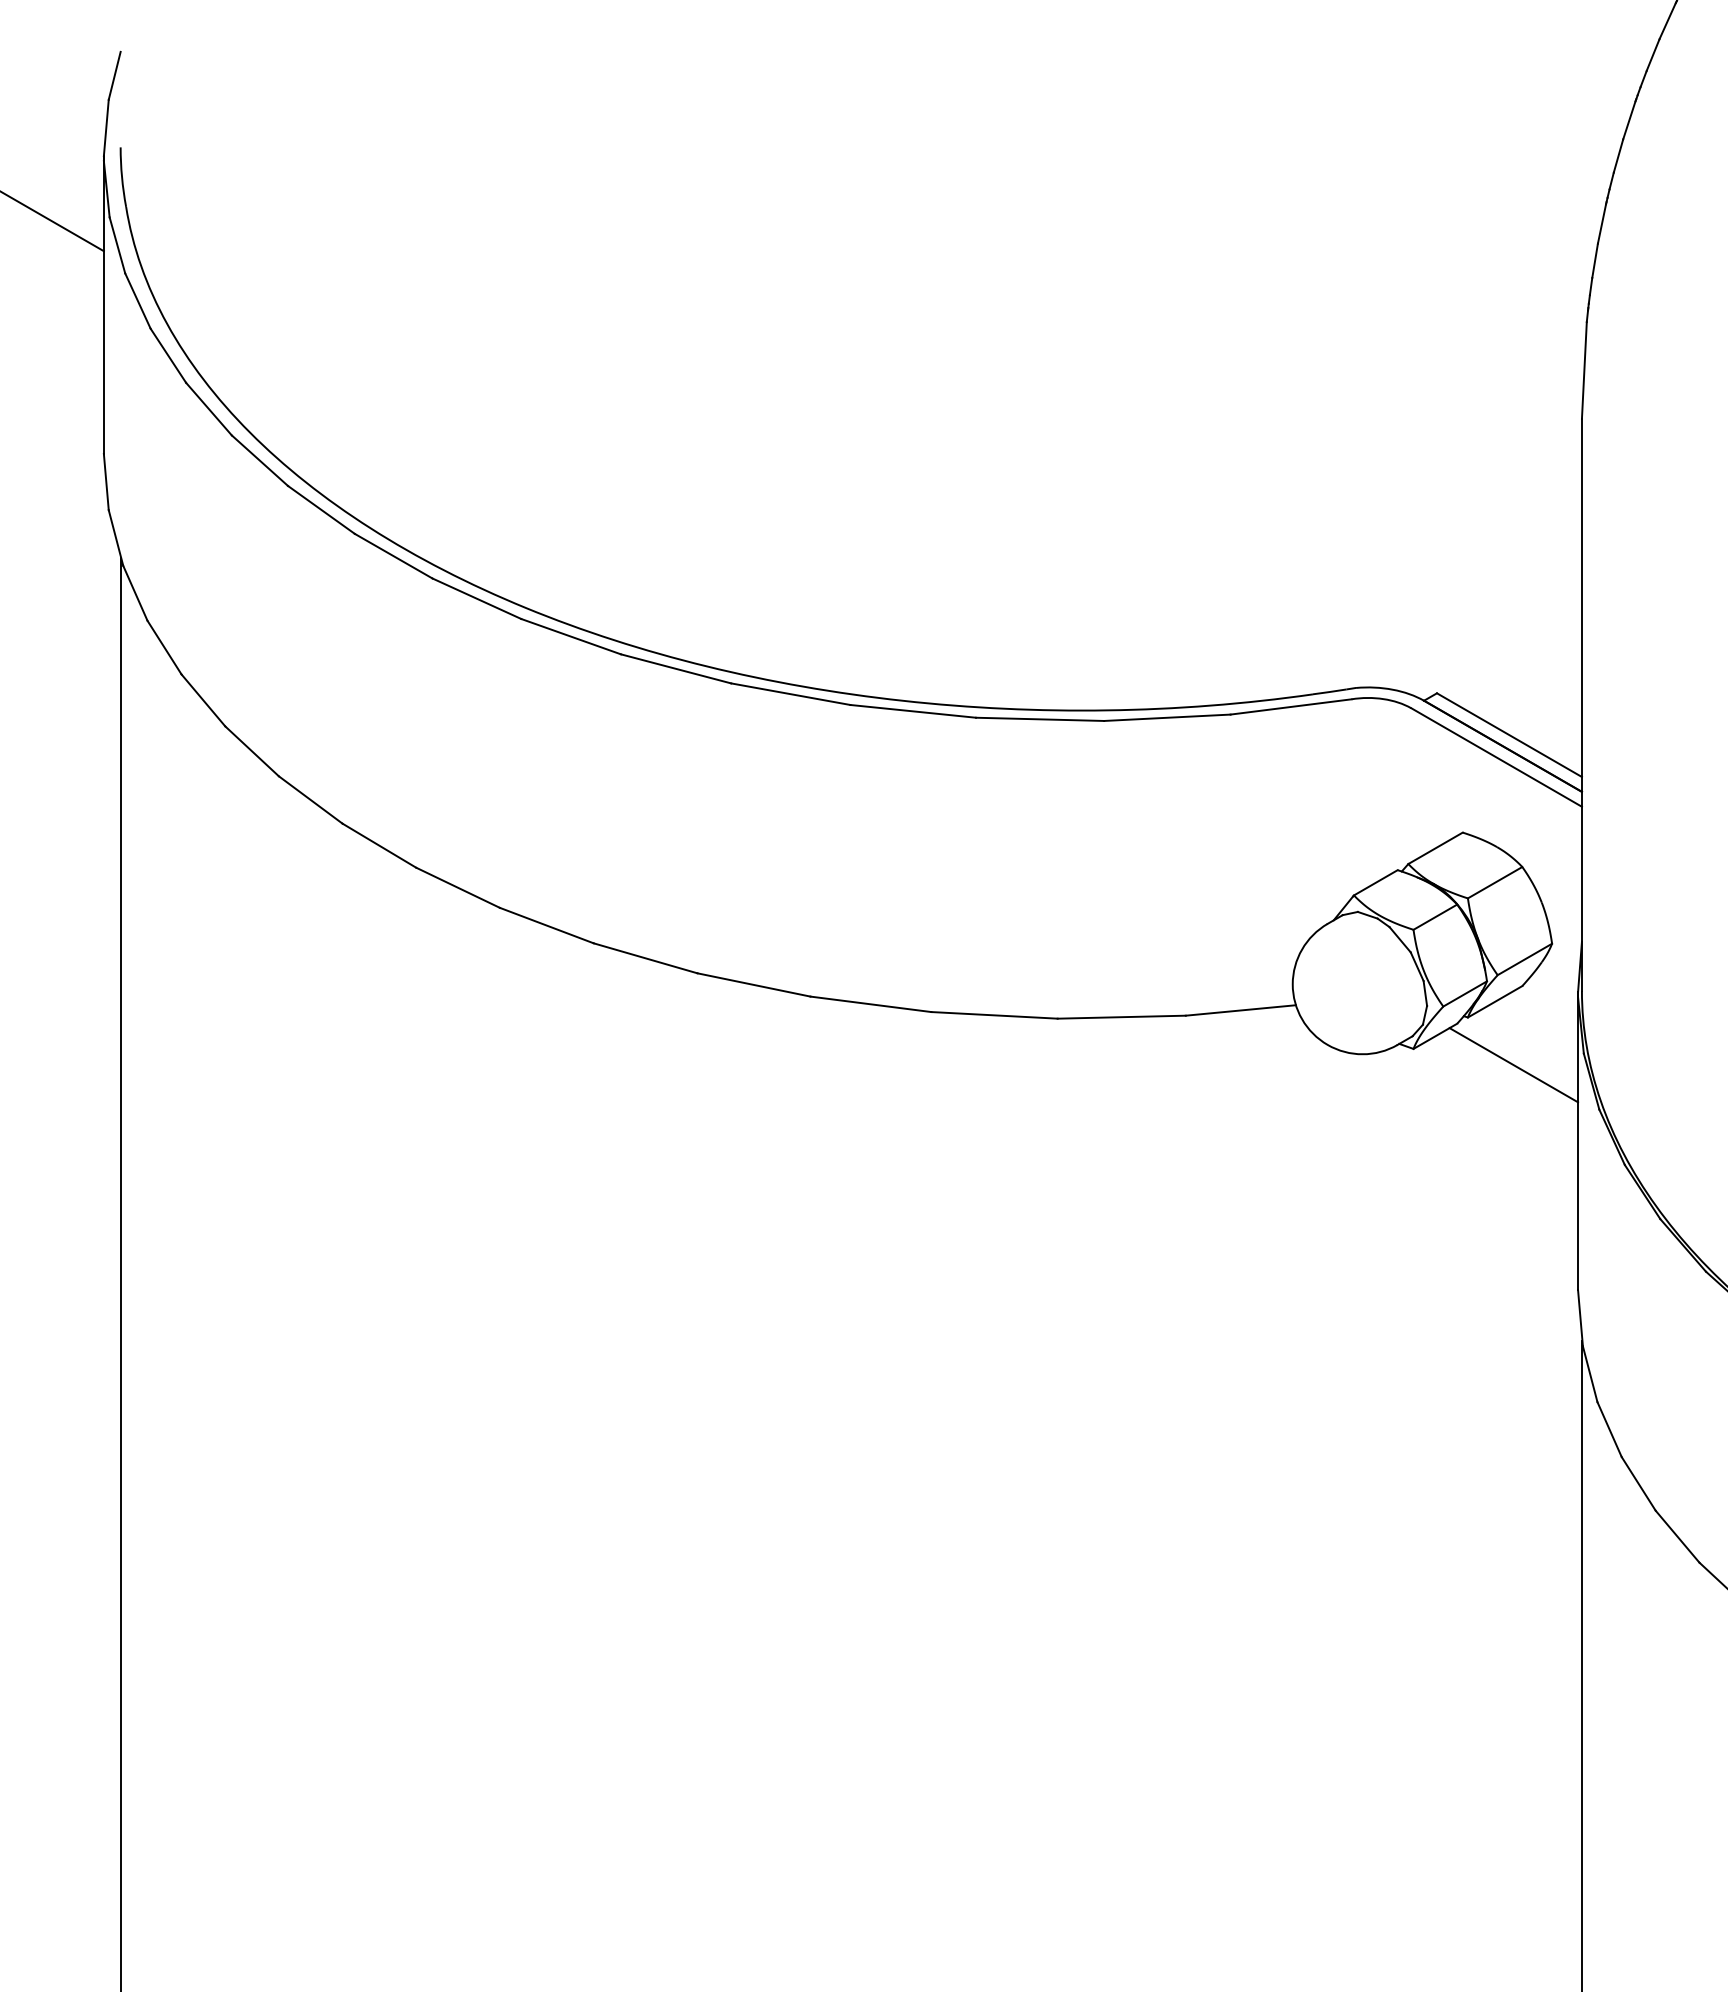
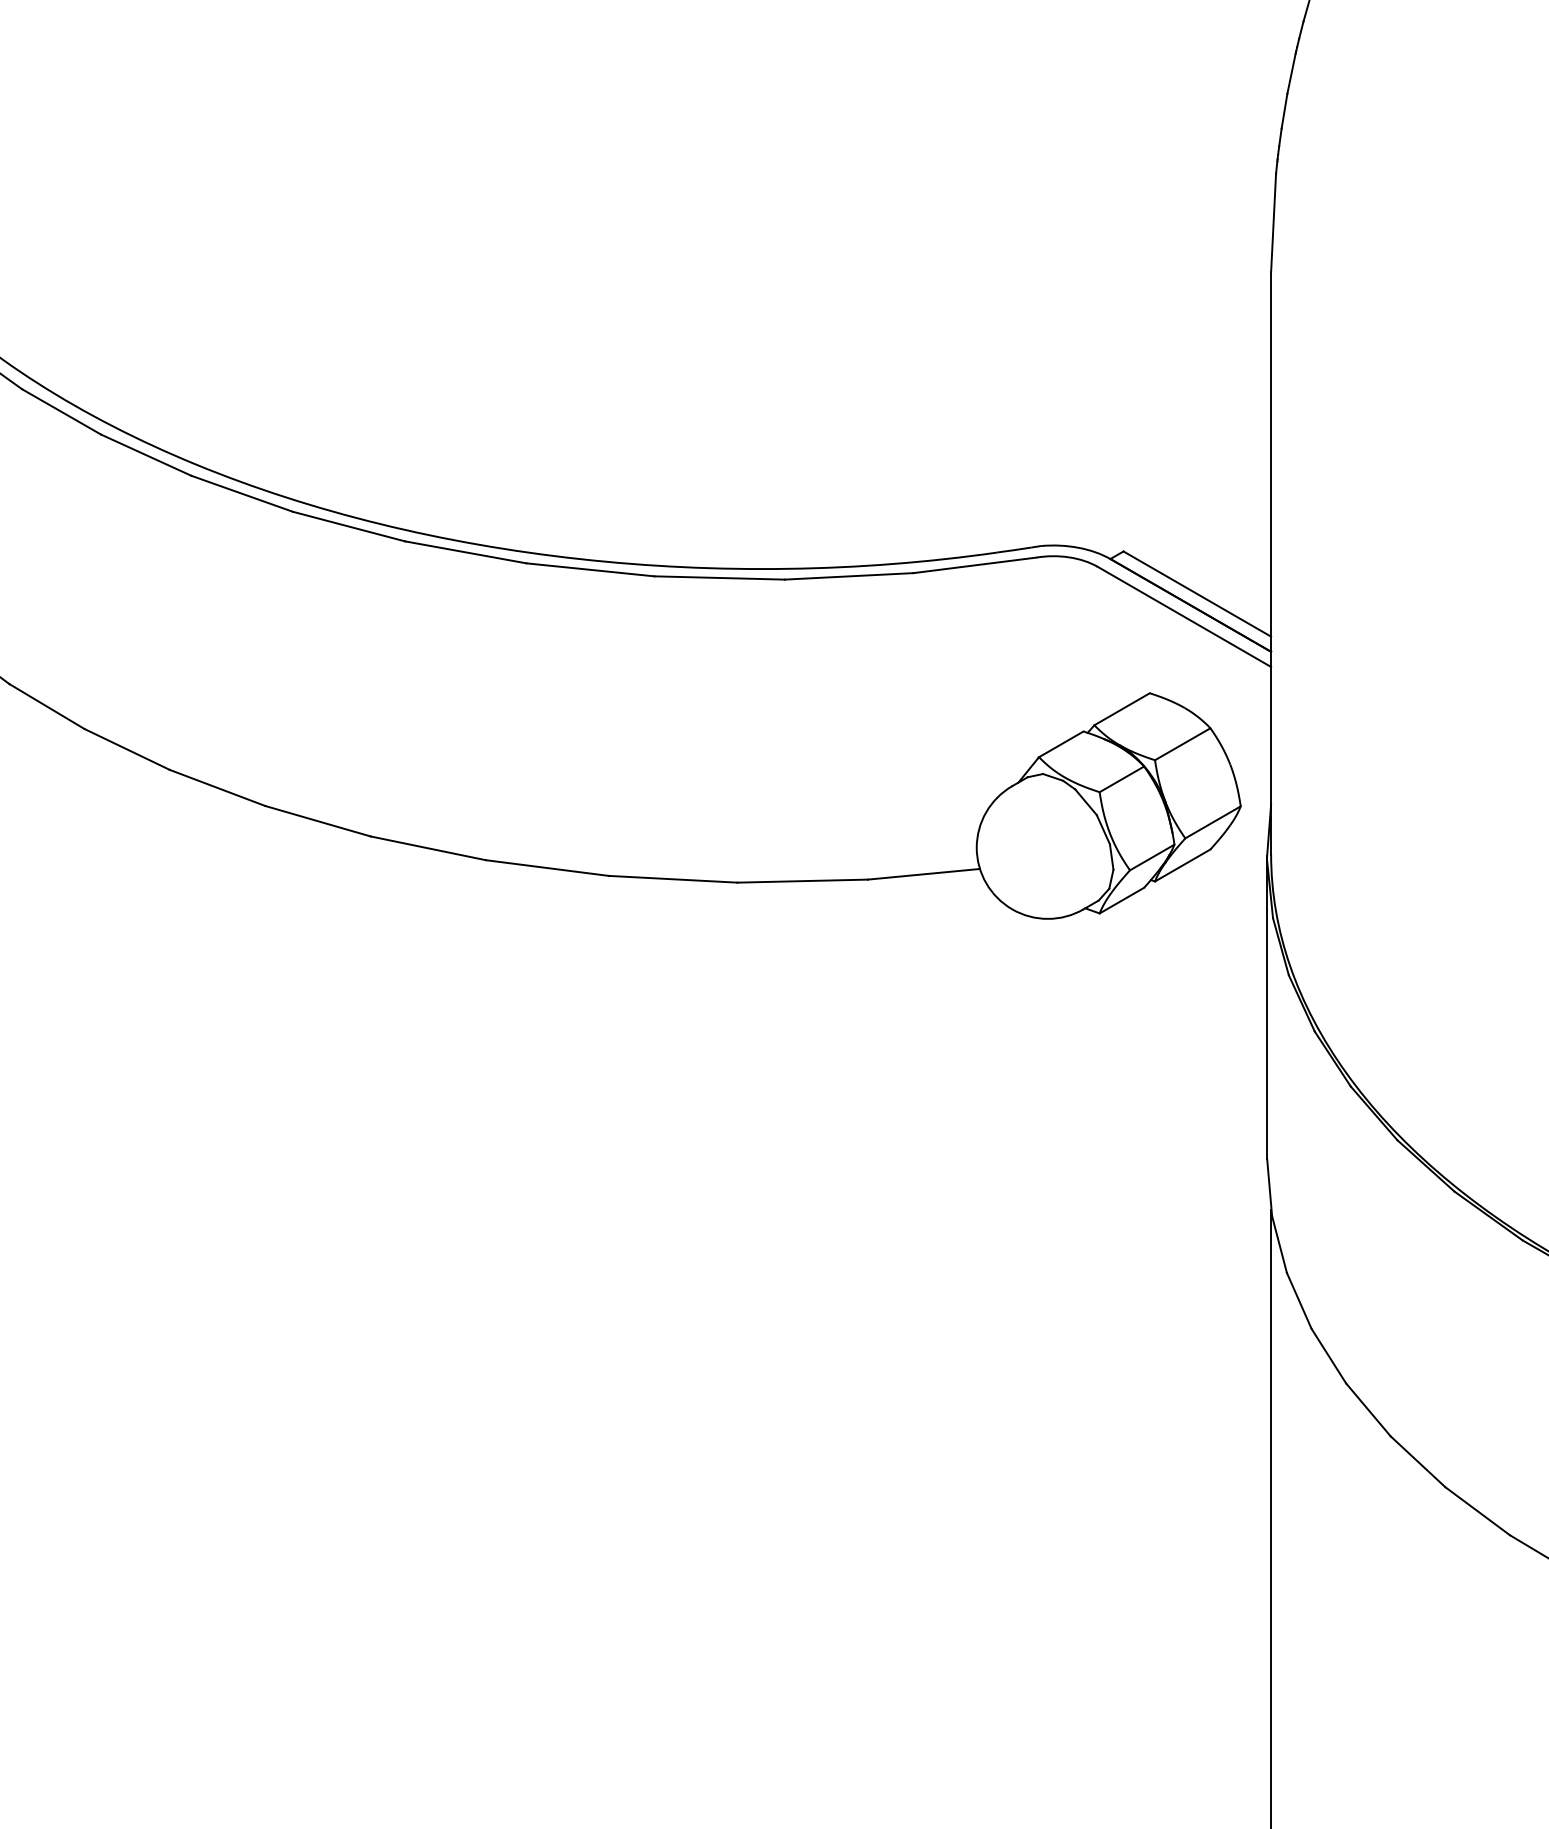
line: (1513, 1065) -> (1201, 930), removed

